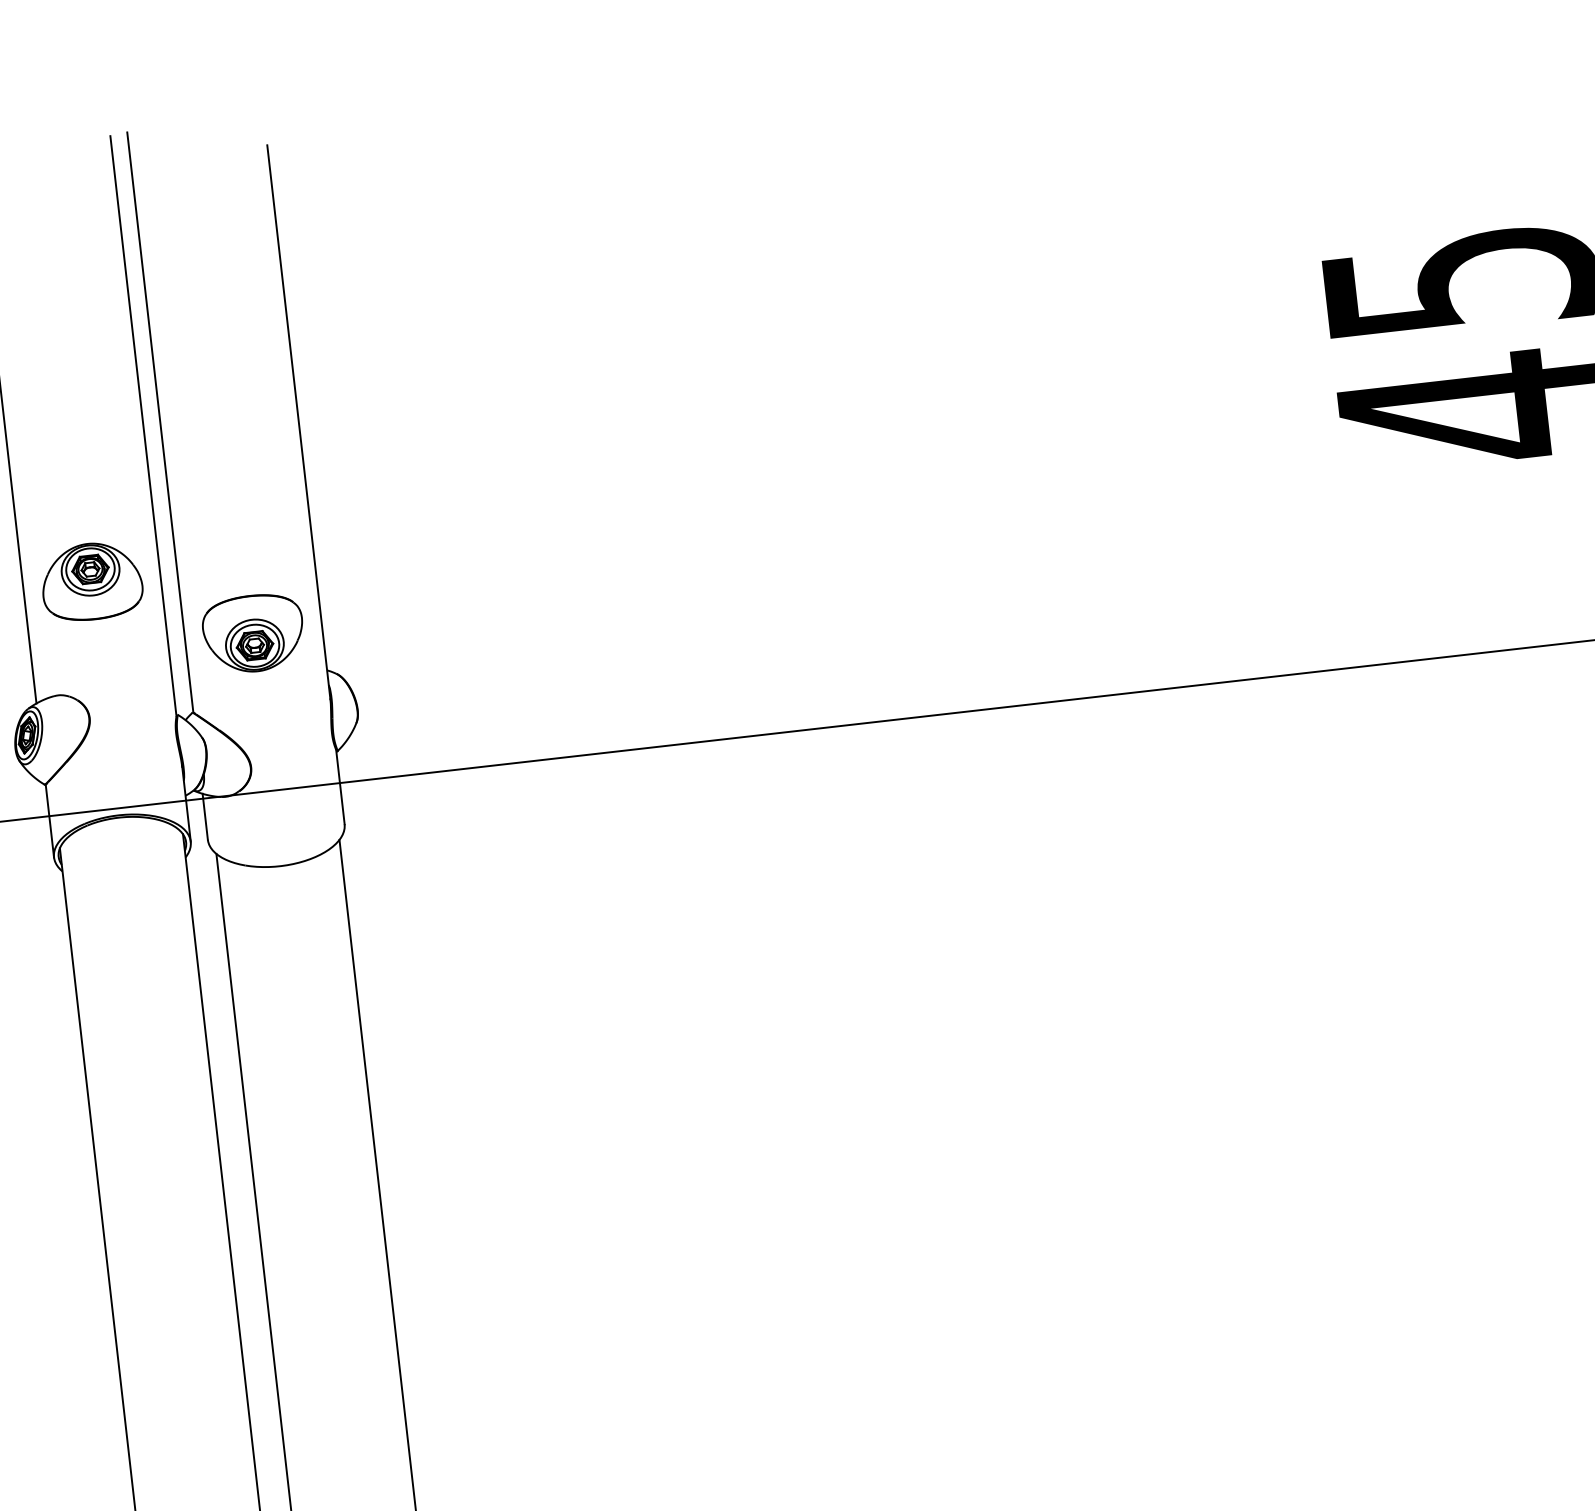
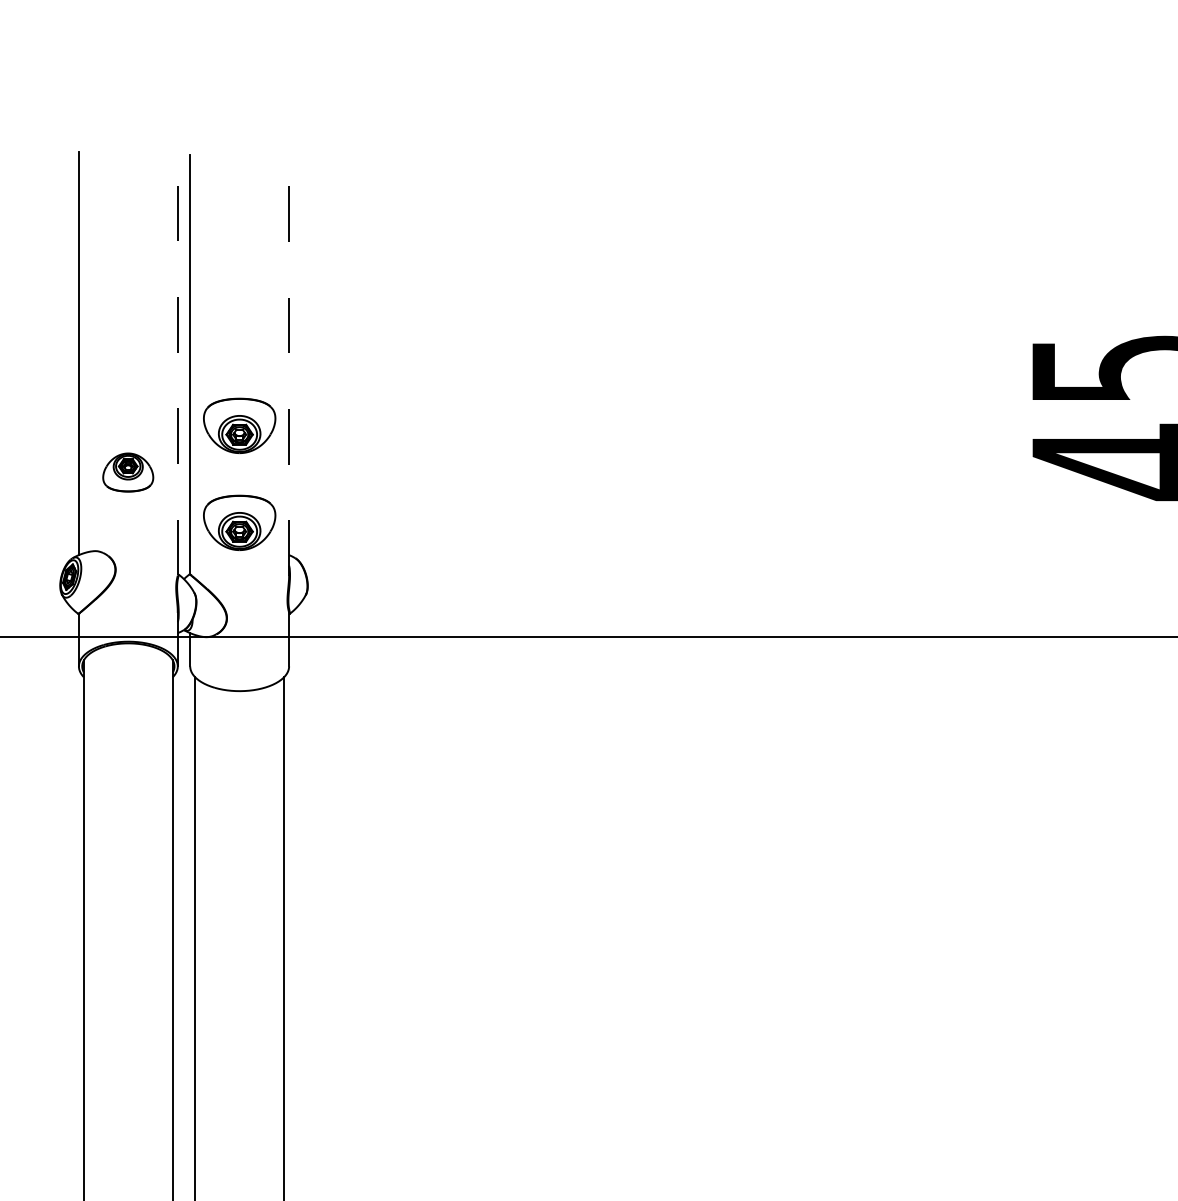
line: (299, 422) -> (289, 375), solid -> dashed
line: (142, 425) -> (177, 365), solid -> dashed
part: (238, 499) -> (239, 425), added
part: (90, 581) -> (127, 472), size x0.7

